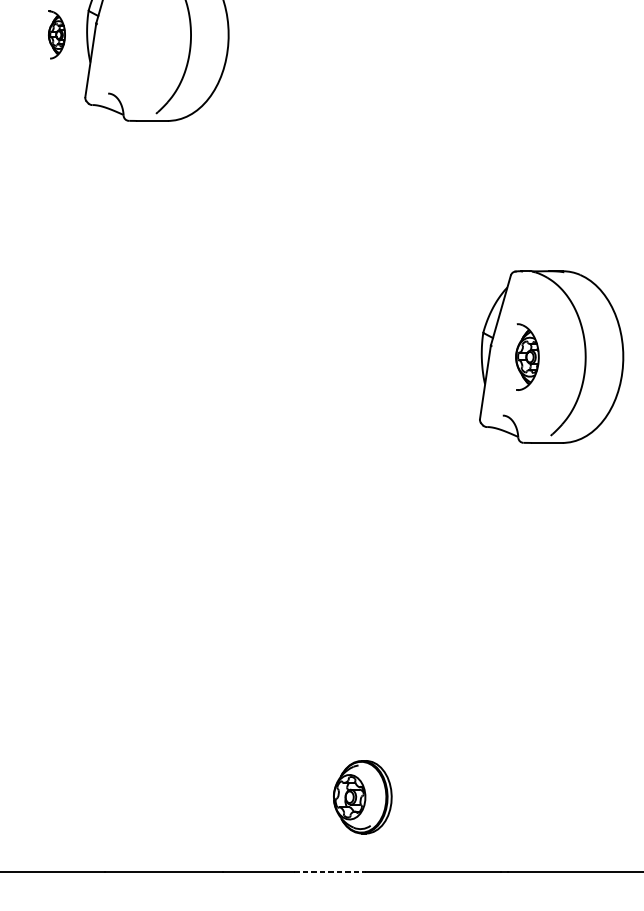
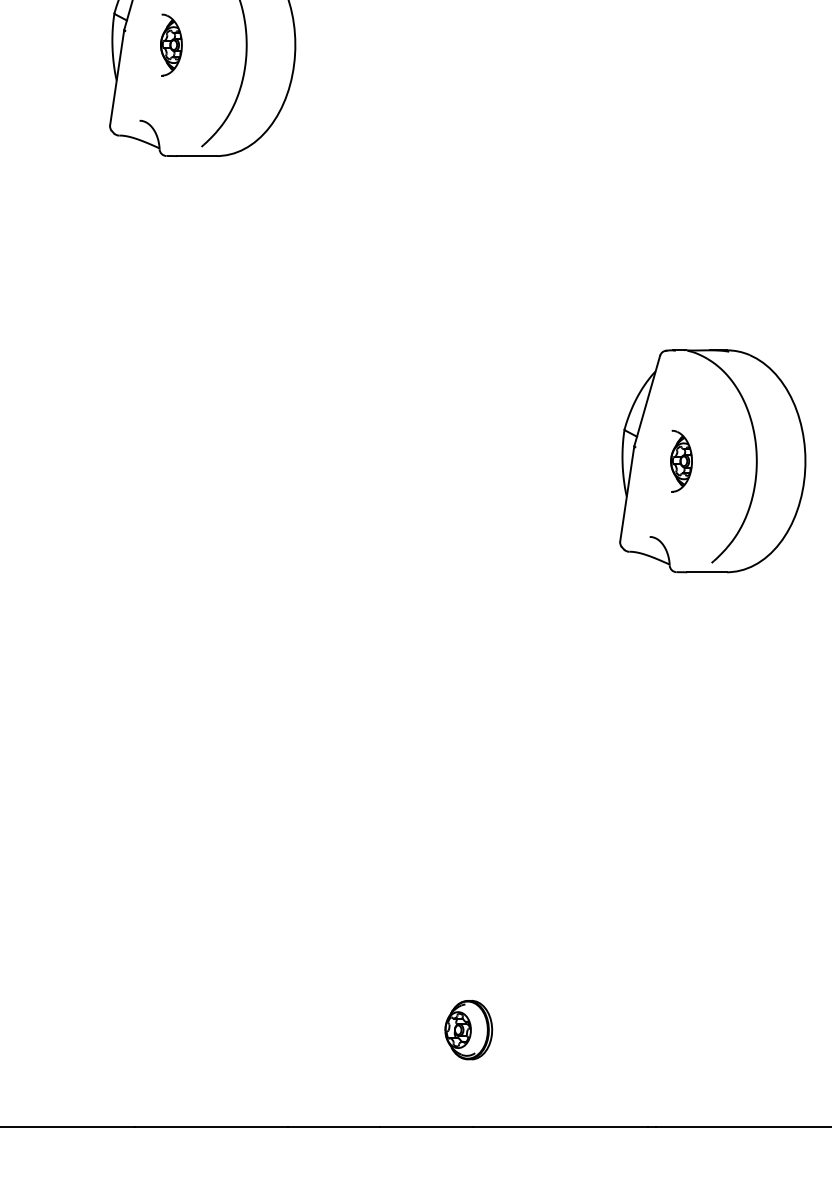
part: (57, 34) -> (171, 44), moved
part: (527, 356) -> (681, 460), size x0.71
part: (362, 796) -> (468, 1029), size x0.62
line: (330, 872) -> (426, 1127), dashed -> solid

